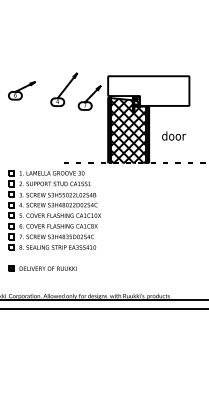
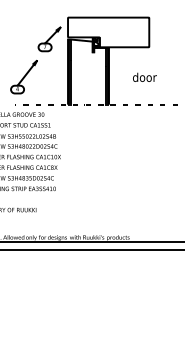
part: (64, 89) -> (24, 76), moved
hatch: (128, 130) -> (88, 71), removed
text: (174, 135) -> (145, 76), moved

